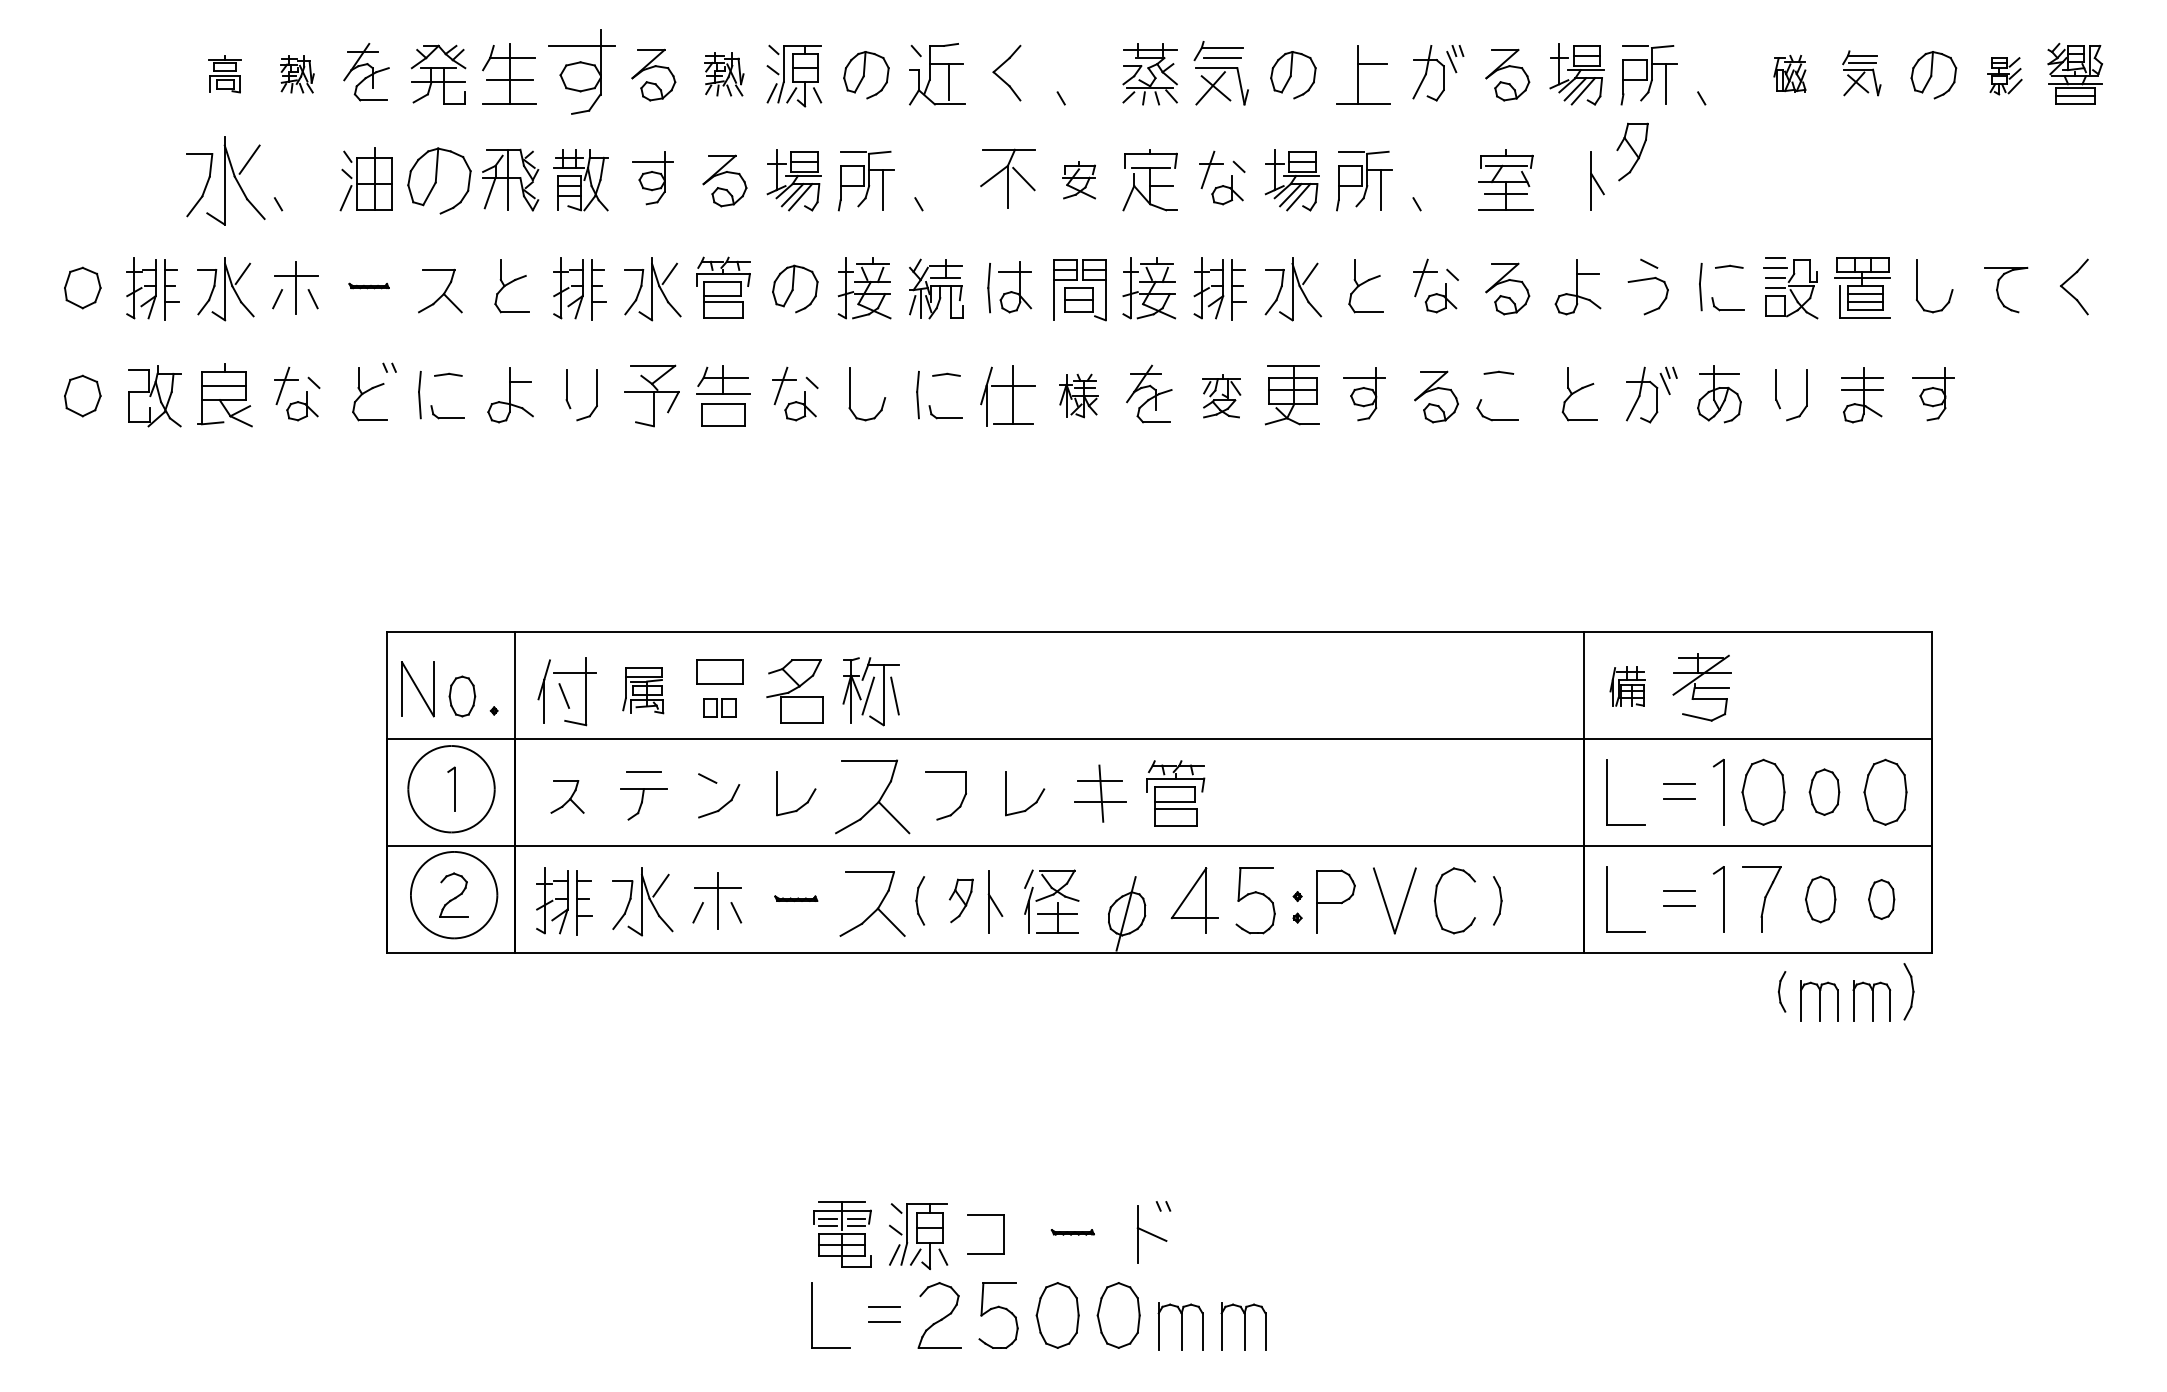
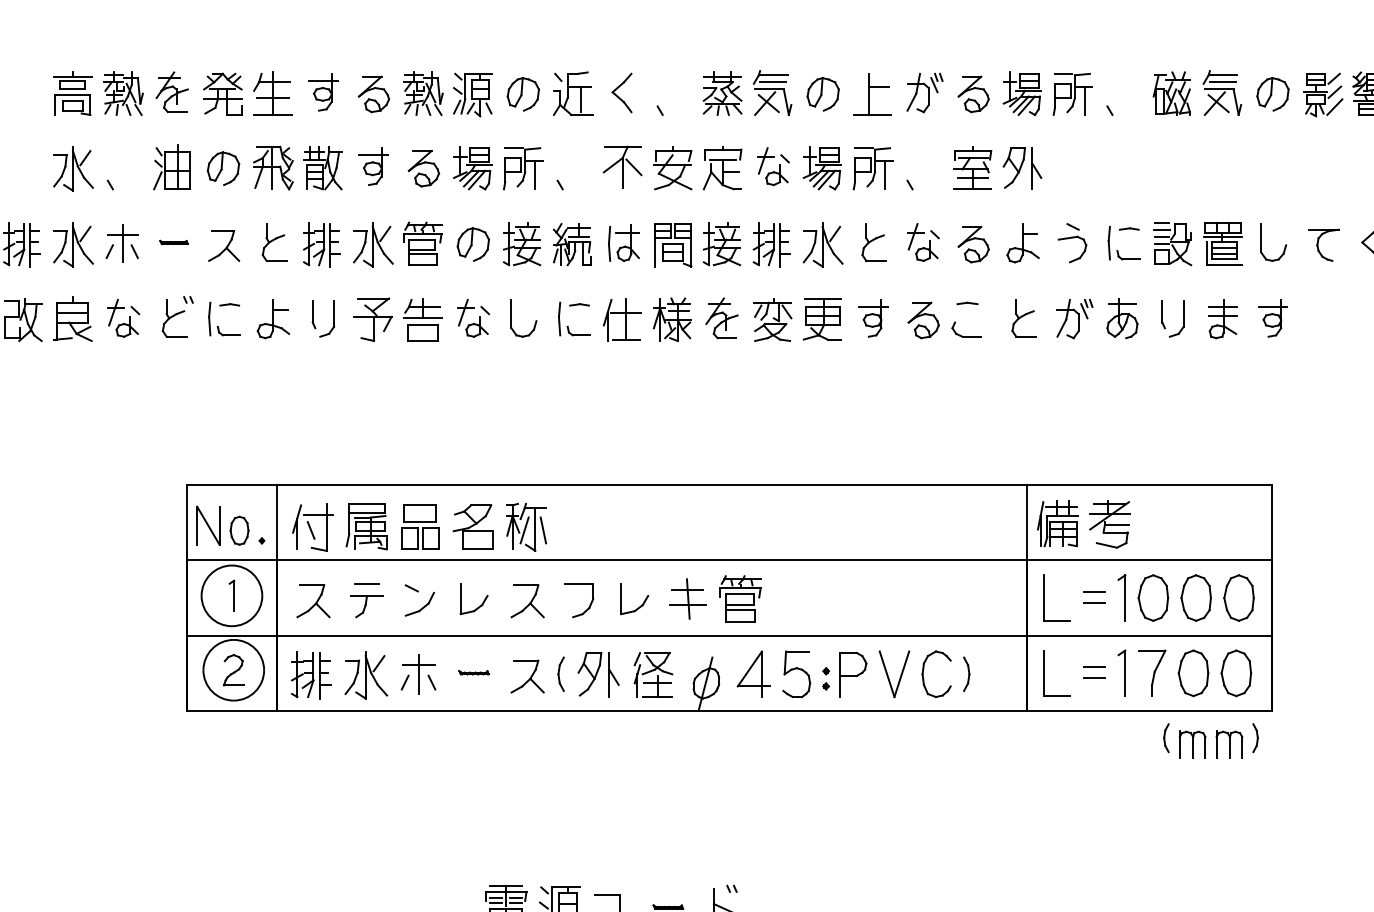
part: (581, 72) -> (323, 92), size x0.62
part: (1789, 73) -> (1171, 93), size x1.67
part: (1861, 73) -> (1222, 93), size x1.43
part: (224, 74) -> (72, 93), size x1.67
part: (297, 74) -> (123, 93), size x1.67
part: (724, 74) -> (423, 93), size x1.43
part: (2004, 76) -> (1322, 95), size x1.67
part: (1632, 151) -> (1014, 167), moved
part: (439, 180) -> (223, 168), size x0.71
part: (1078, 180) -> (672, 168), size x1.67
part: (225, 181) -> (73, 169), size x0.71
part: (1078, 395) -> (672, 319), size x1.43
part: (1221, 396) -> (772, 320), size x1.43
part: (1627, 686) -> (1057, 523), size x1.67
part: (642, 690) -> (366, 526), size x1.43
part: (719, 707) -> (420, 538), size x1.67
part: (1824, 791) -> (1196, 597), size x1.43
part: (567, 796) -> (313, 600), size x1.43
part: (872, 796) -> (527, 600), size x0.62
part: (1820, 899) -> (1193, 673), size x1.43
part: (1881, 899) -> (1236, 673), size x1.67
part: (961, 900) -> (590, 674), size x1.43
part: (872, 903) -> (527, 676), size x0.71
part: (1909, 991) -> (1255, 737), size x0.71

